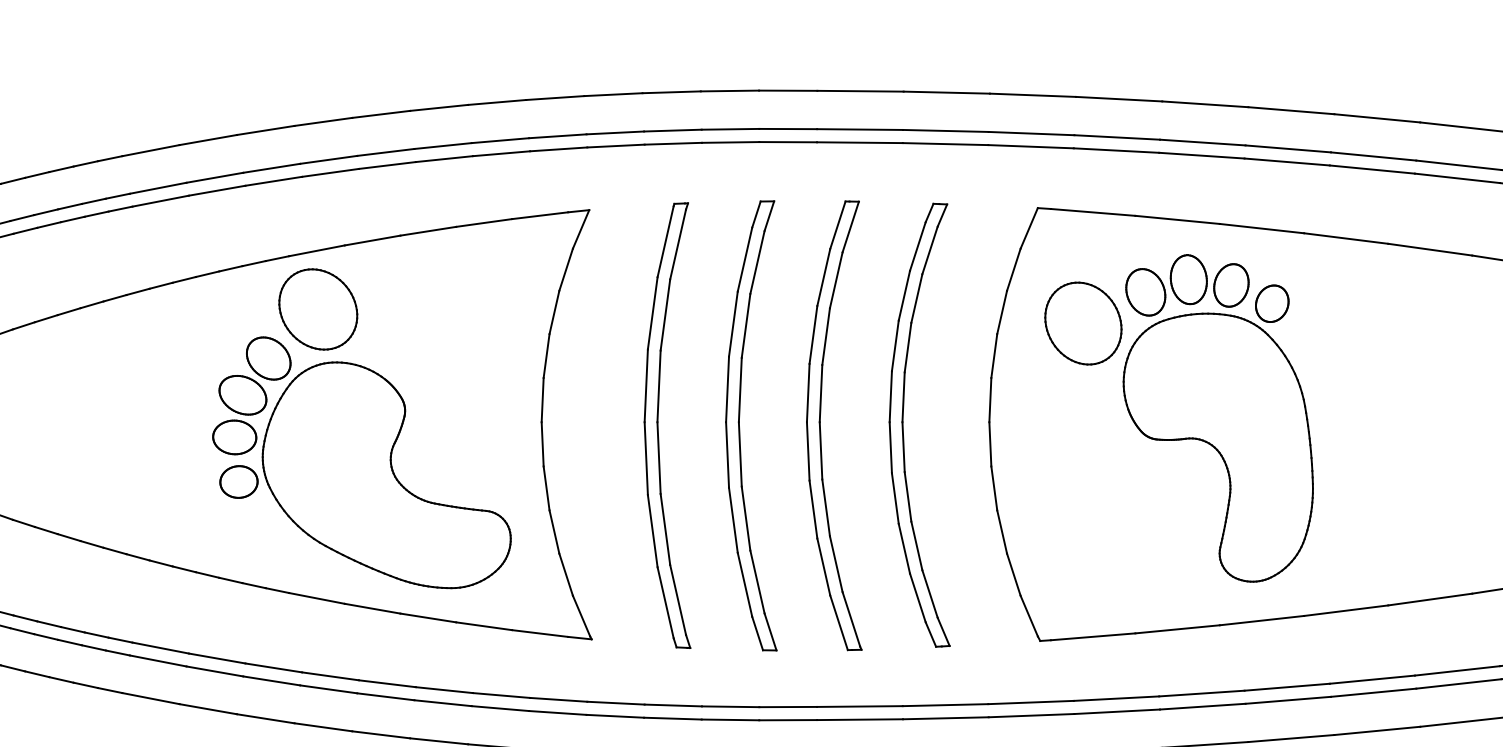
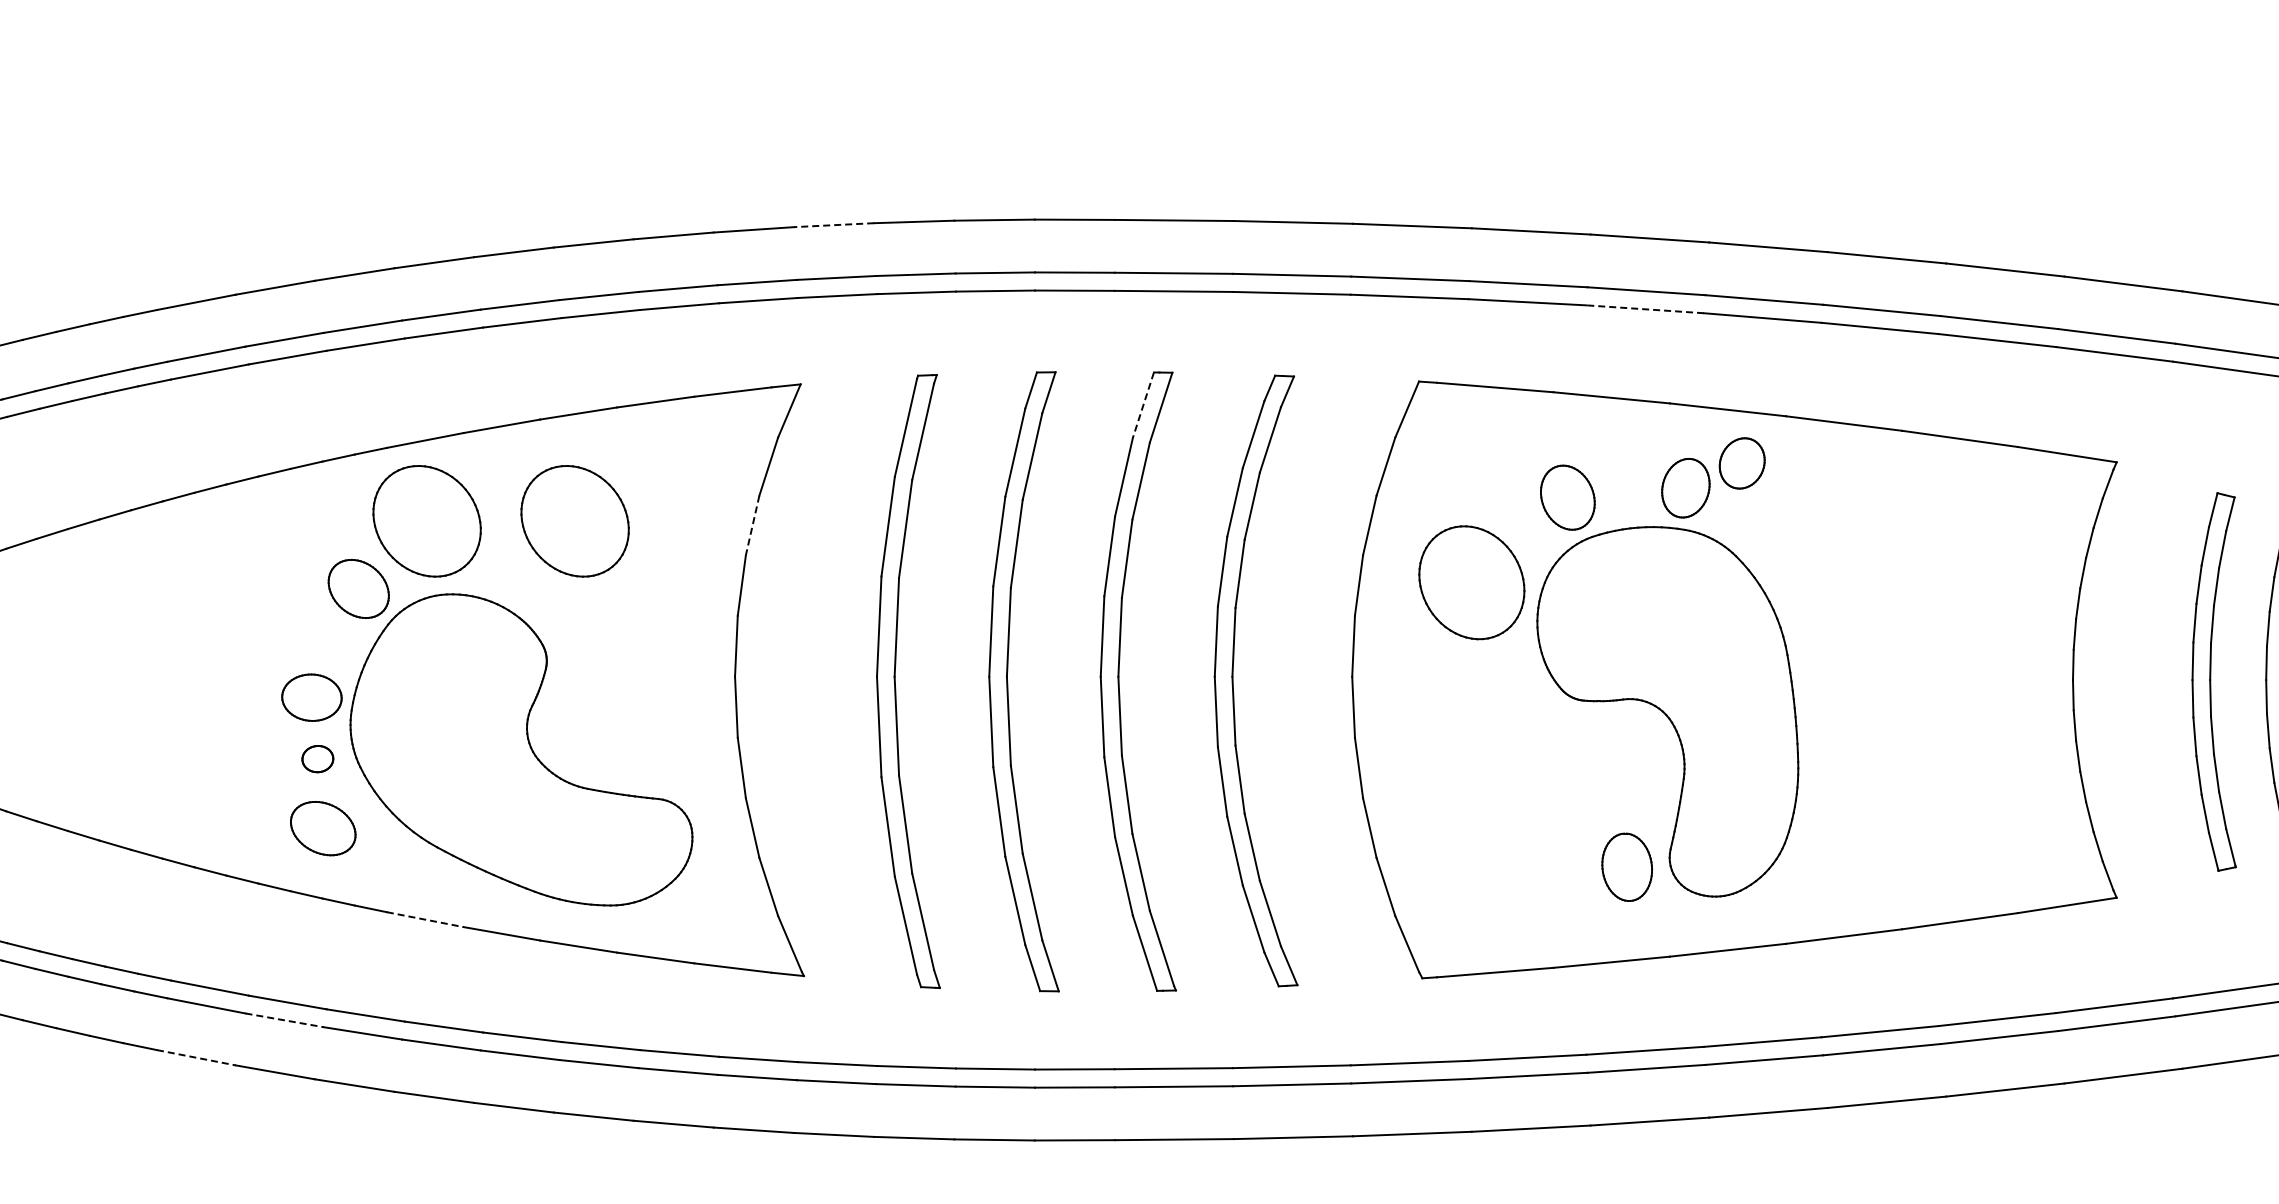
line: (613, 94) -> (833, 225), solid -> dashed
line: (1202, 155) -> (1645, 309), solid -> dashed
line: (837, 225) -> (1143, 405), solid -> dashed
part: (1188, 279) -> (1626, 866), moved
part: (1271, 303) -> (1741, 463), moved
part: (425, 309) -> (574, 521), added
line: (554, 312) -> (752, 525), solid -> dashed
part: (1083, 323) -> (1471, 582), moved
part: (243, 395) -> (323, 828), moved
part: (238, 481) -> (317, 758), size x0.6
line: (317, 598) -> (425, 919), solid -> dashed
line: (214, 671) -> (284, 1020), solid -> dashed
line: (151, 698) -> (196, 1057), solid -> dashed

